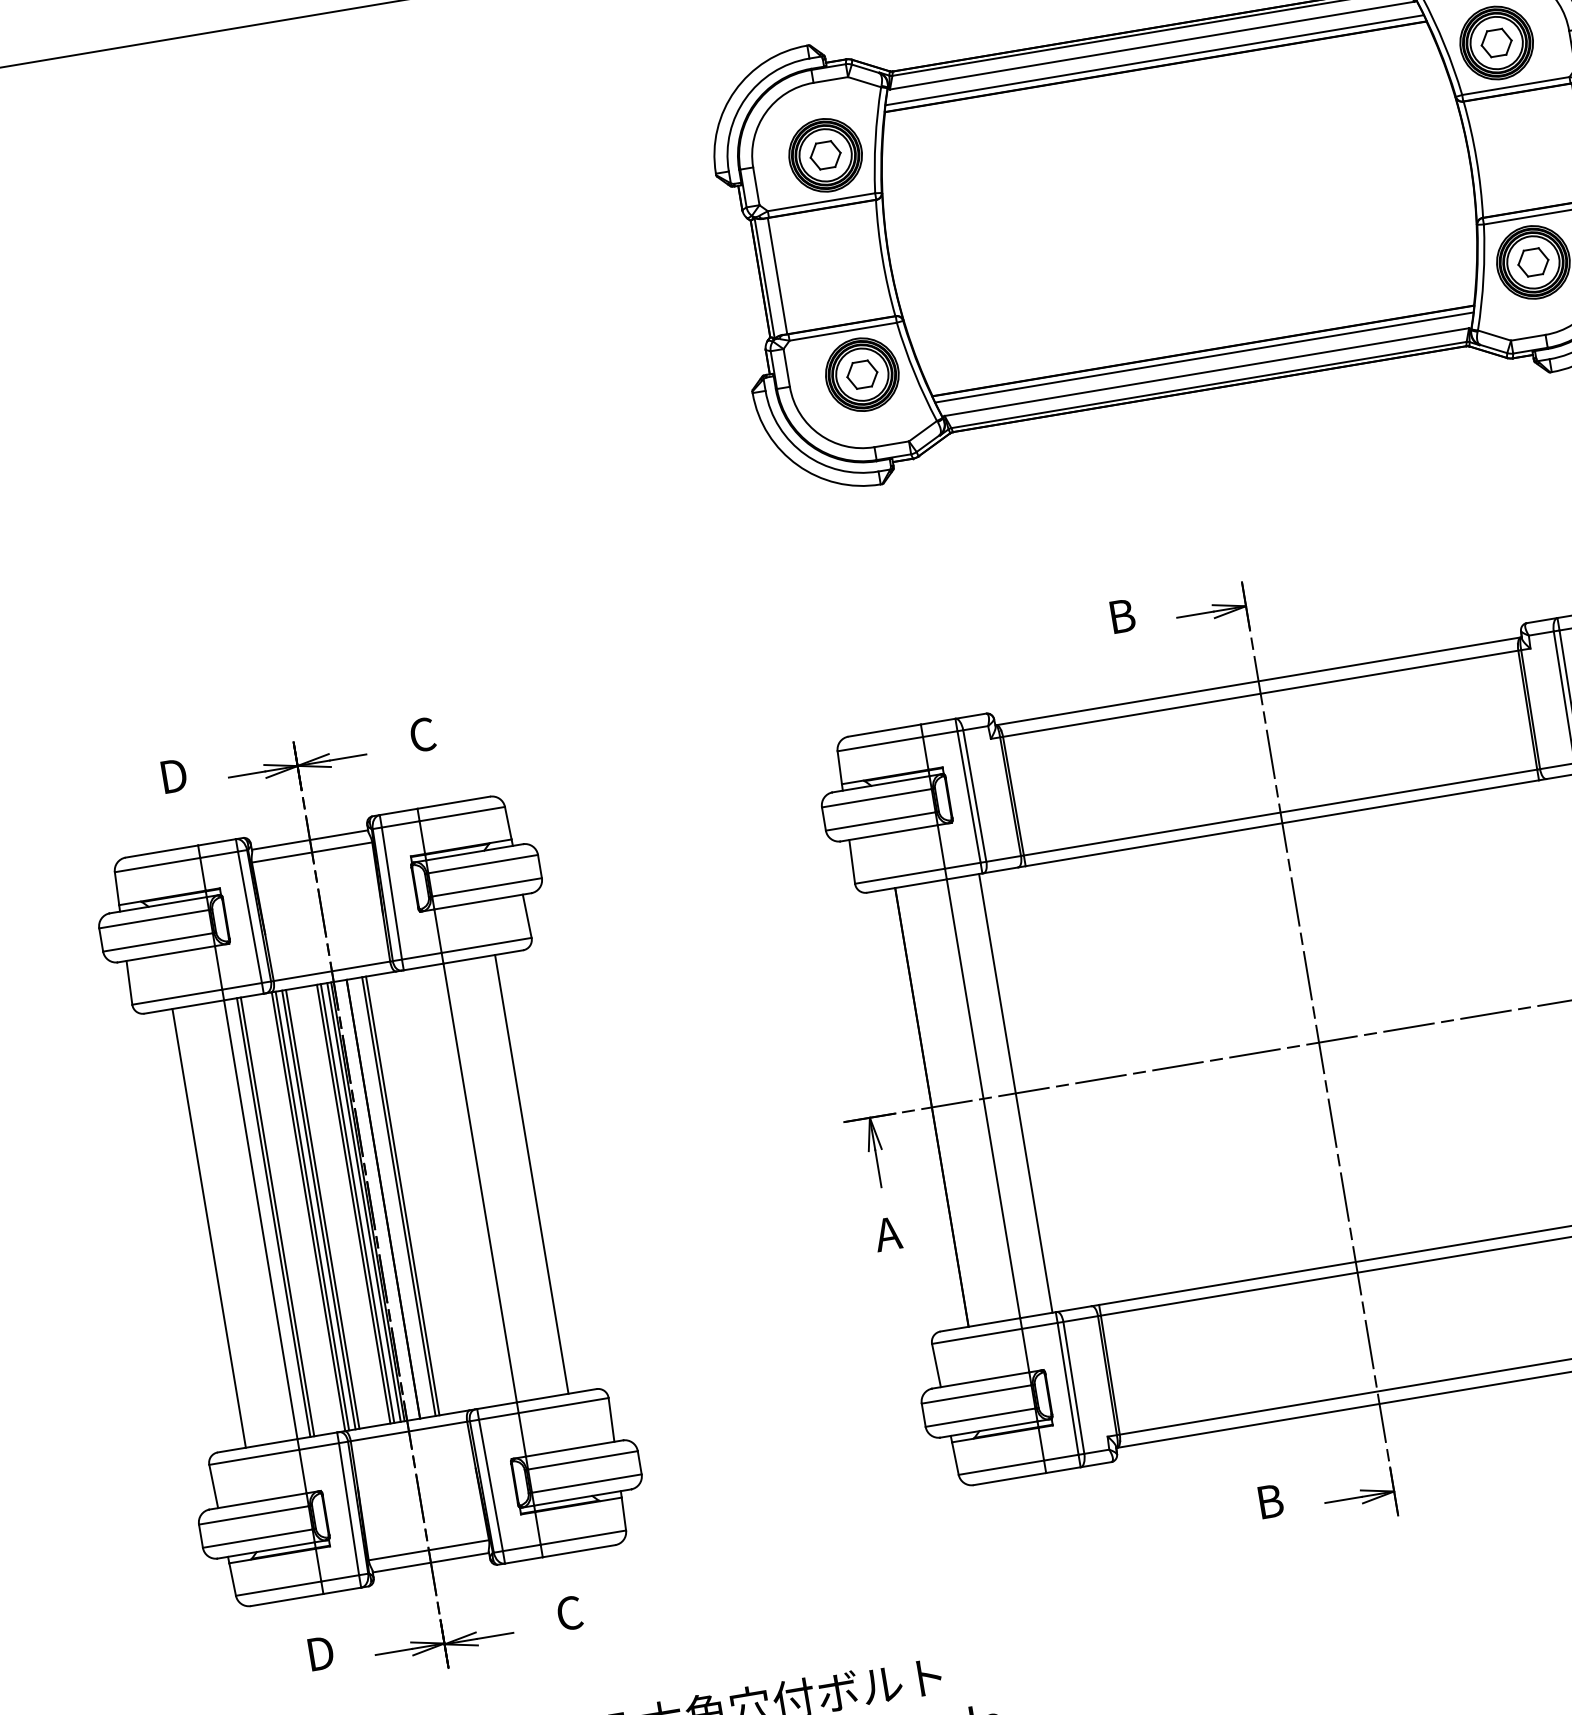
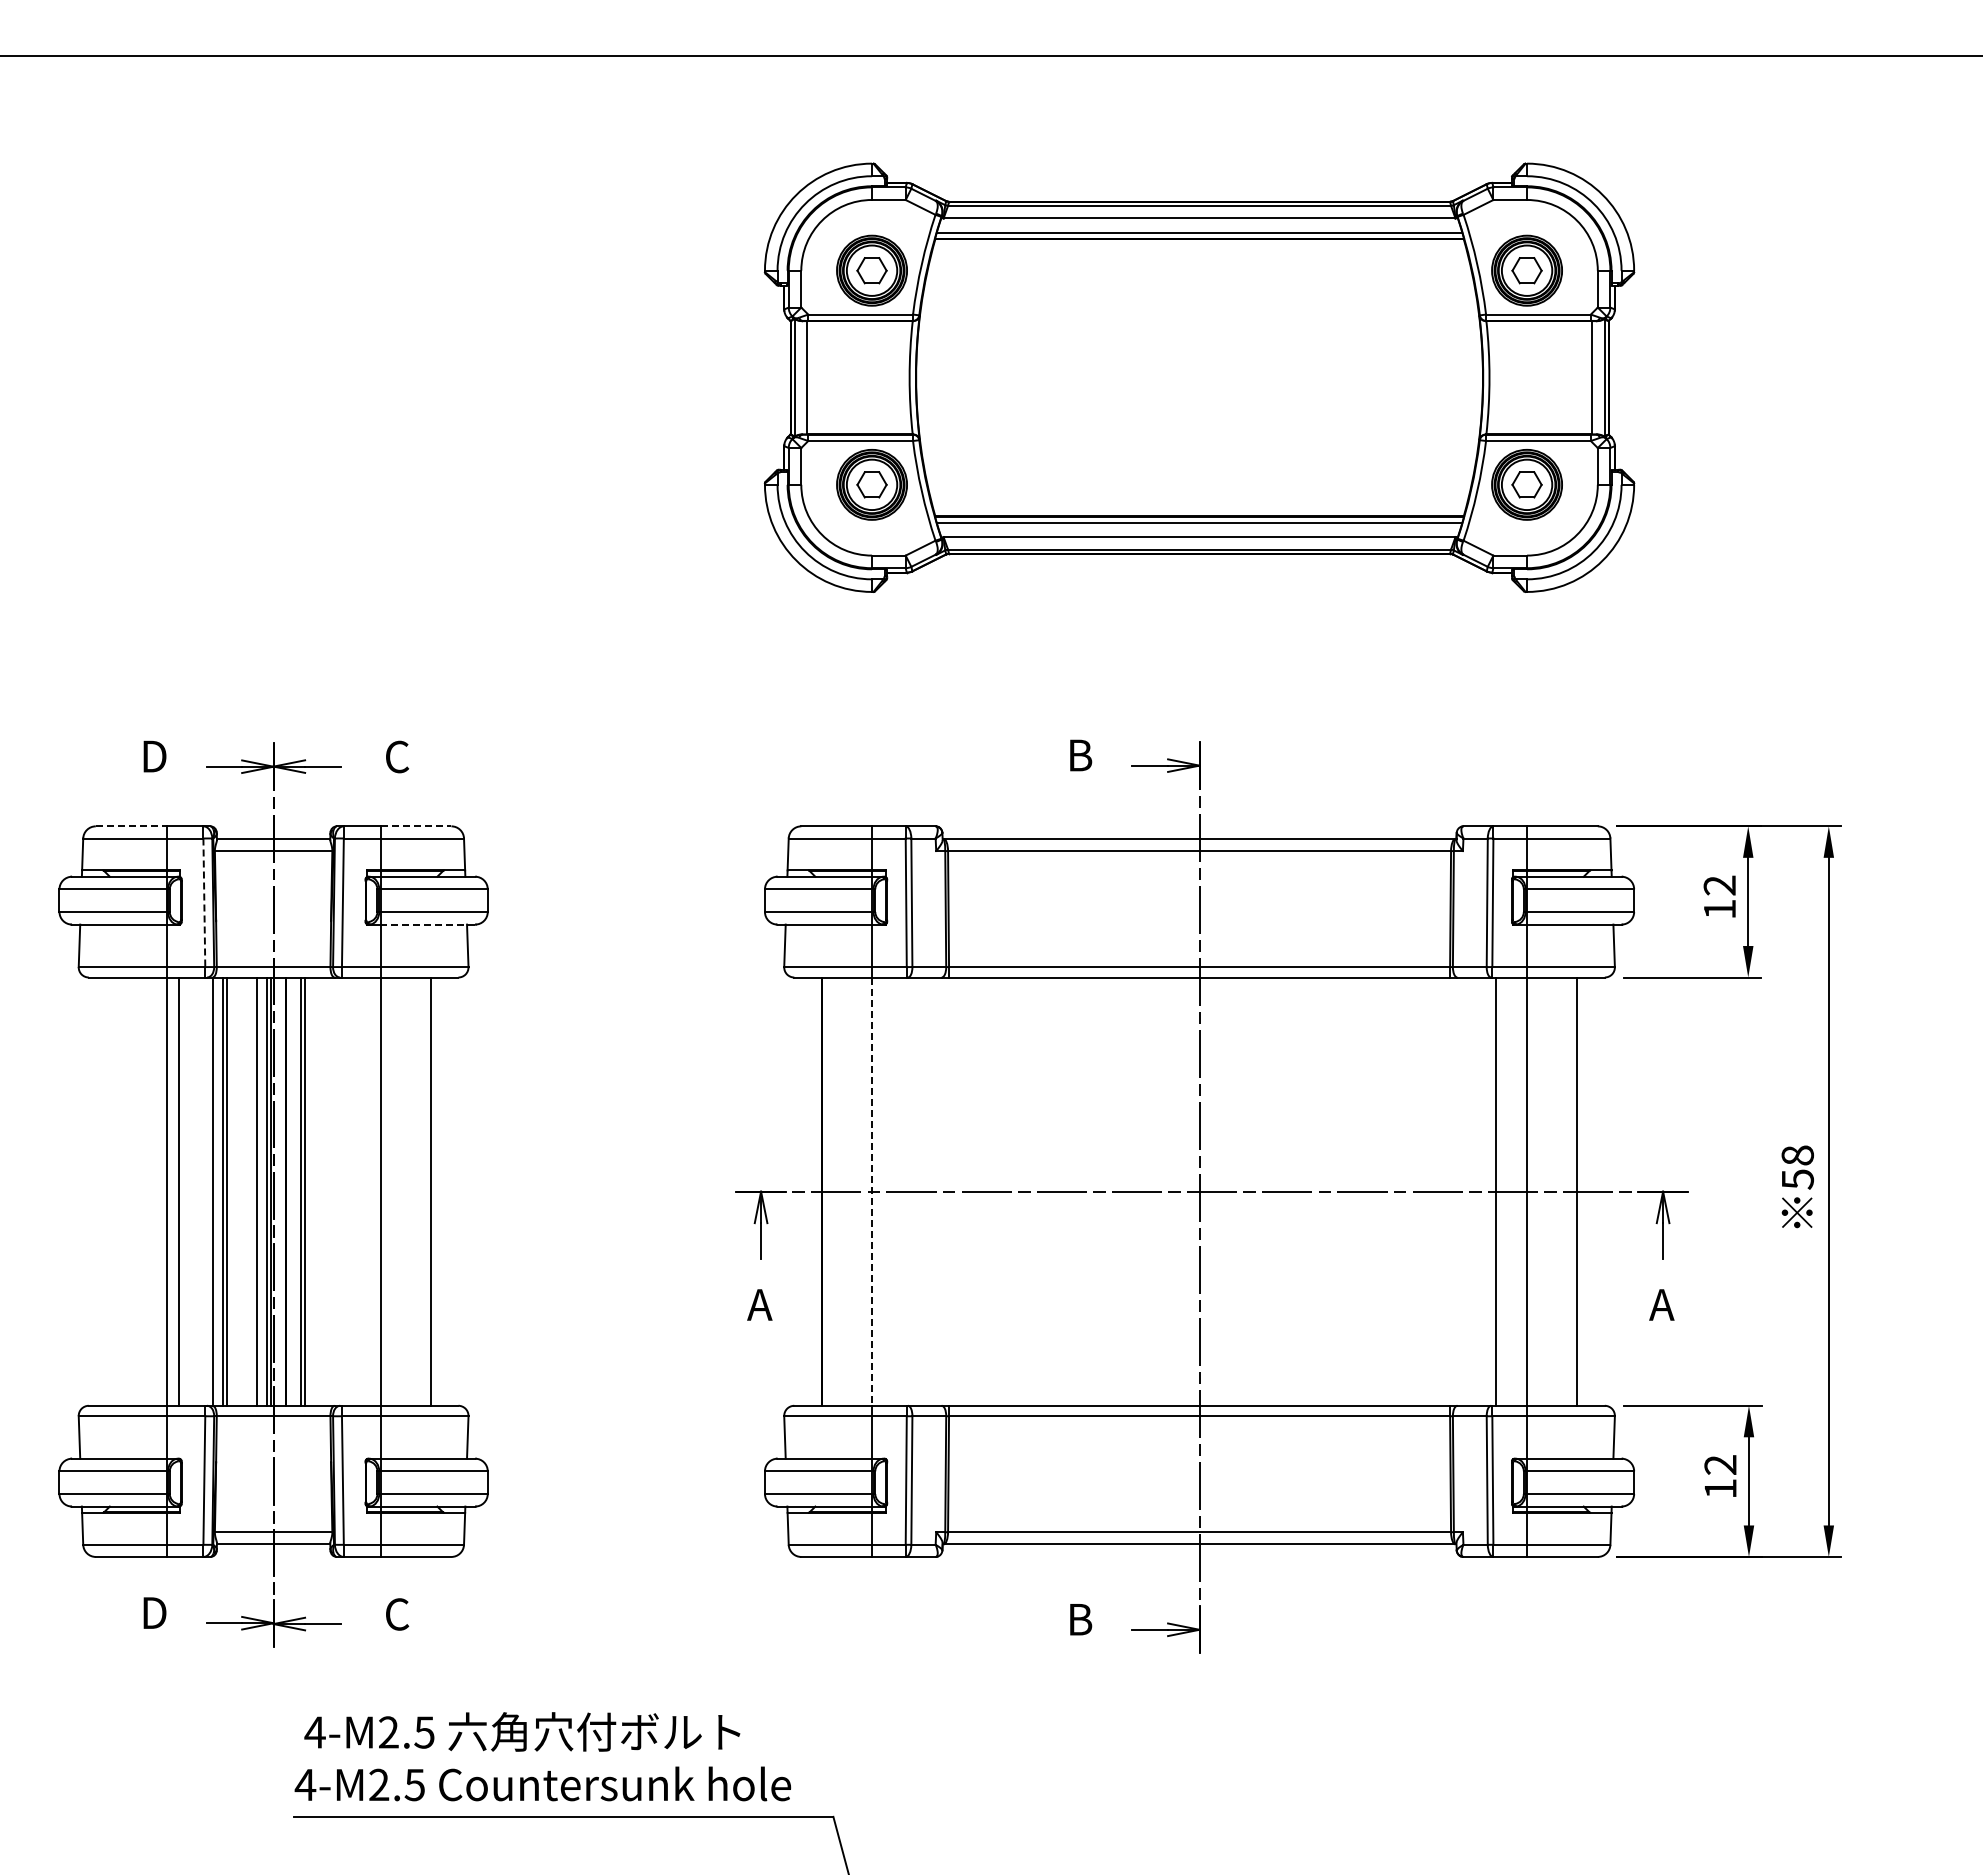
line: (454, 802) -> (416, 826), solid -> dashed
line: (162, 851) -> (131, 826), solid -> dashed
line: (482, 901) -> (427, 924), solid -> dashed
line: (250, 918) -> (204, 903), solid -> dashed
line: (1015, 1093) -> (903, 1191), removed
line: (984, 1099) -> (872, 1192), solid -> dashed
line: (358, 1203) -> (261, 1191), removed
line: (311, 1211) -> (216, 1191), removed
line: (277, 1216) -> (182, 1191), removed
line: (209, 1228) -> (116, 1191), removed

